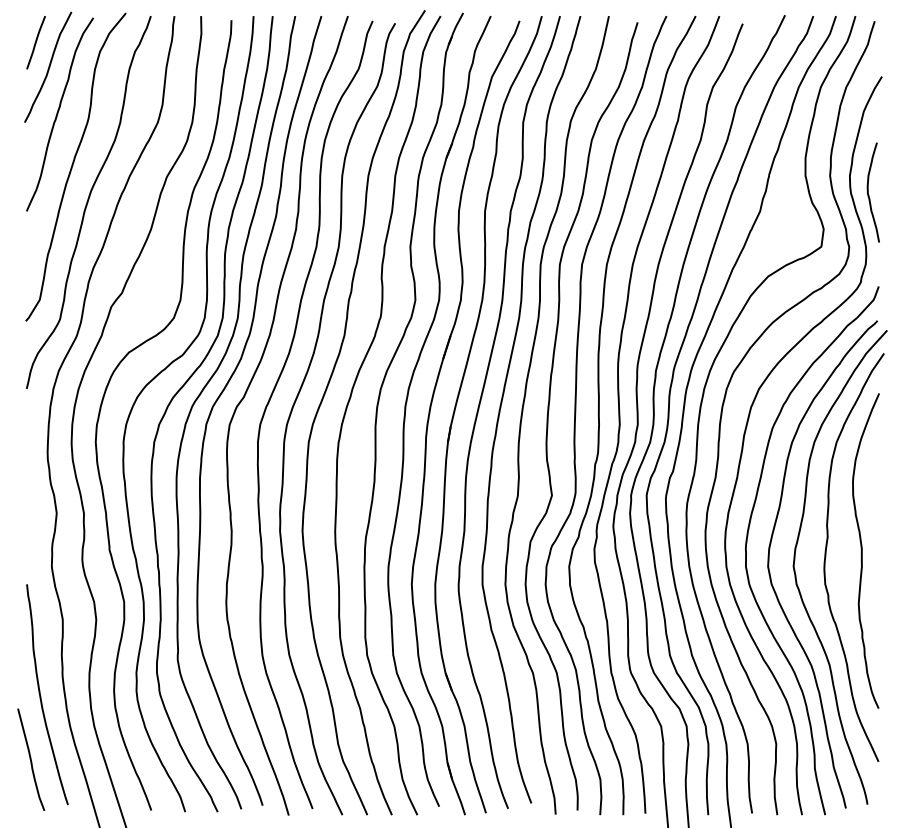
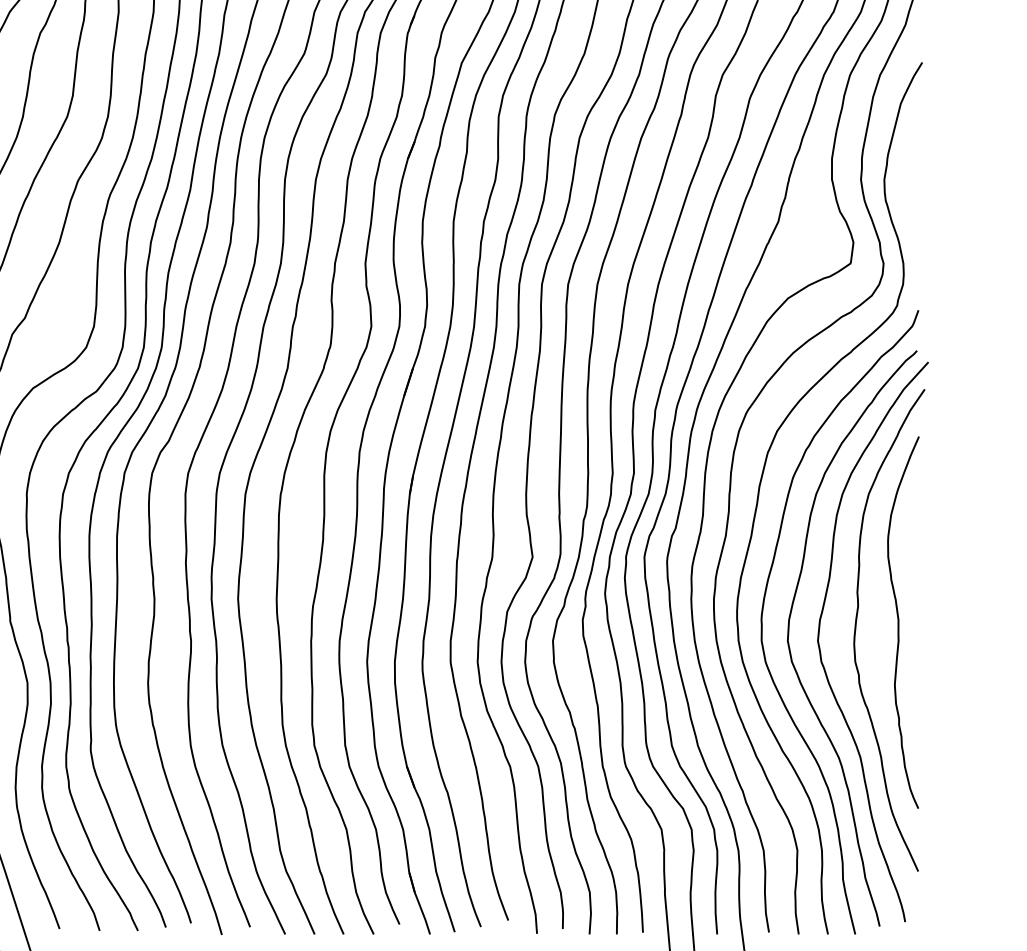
curve: (869, 194) -> (907, 201), removed

